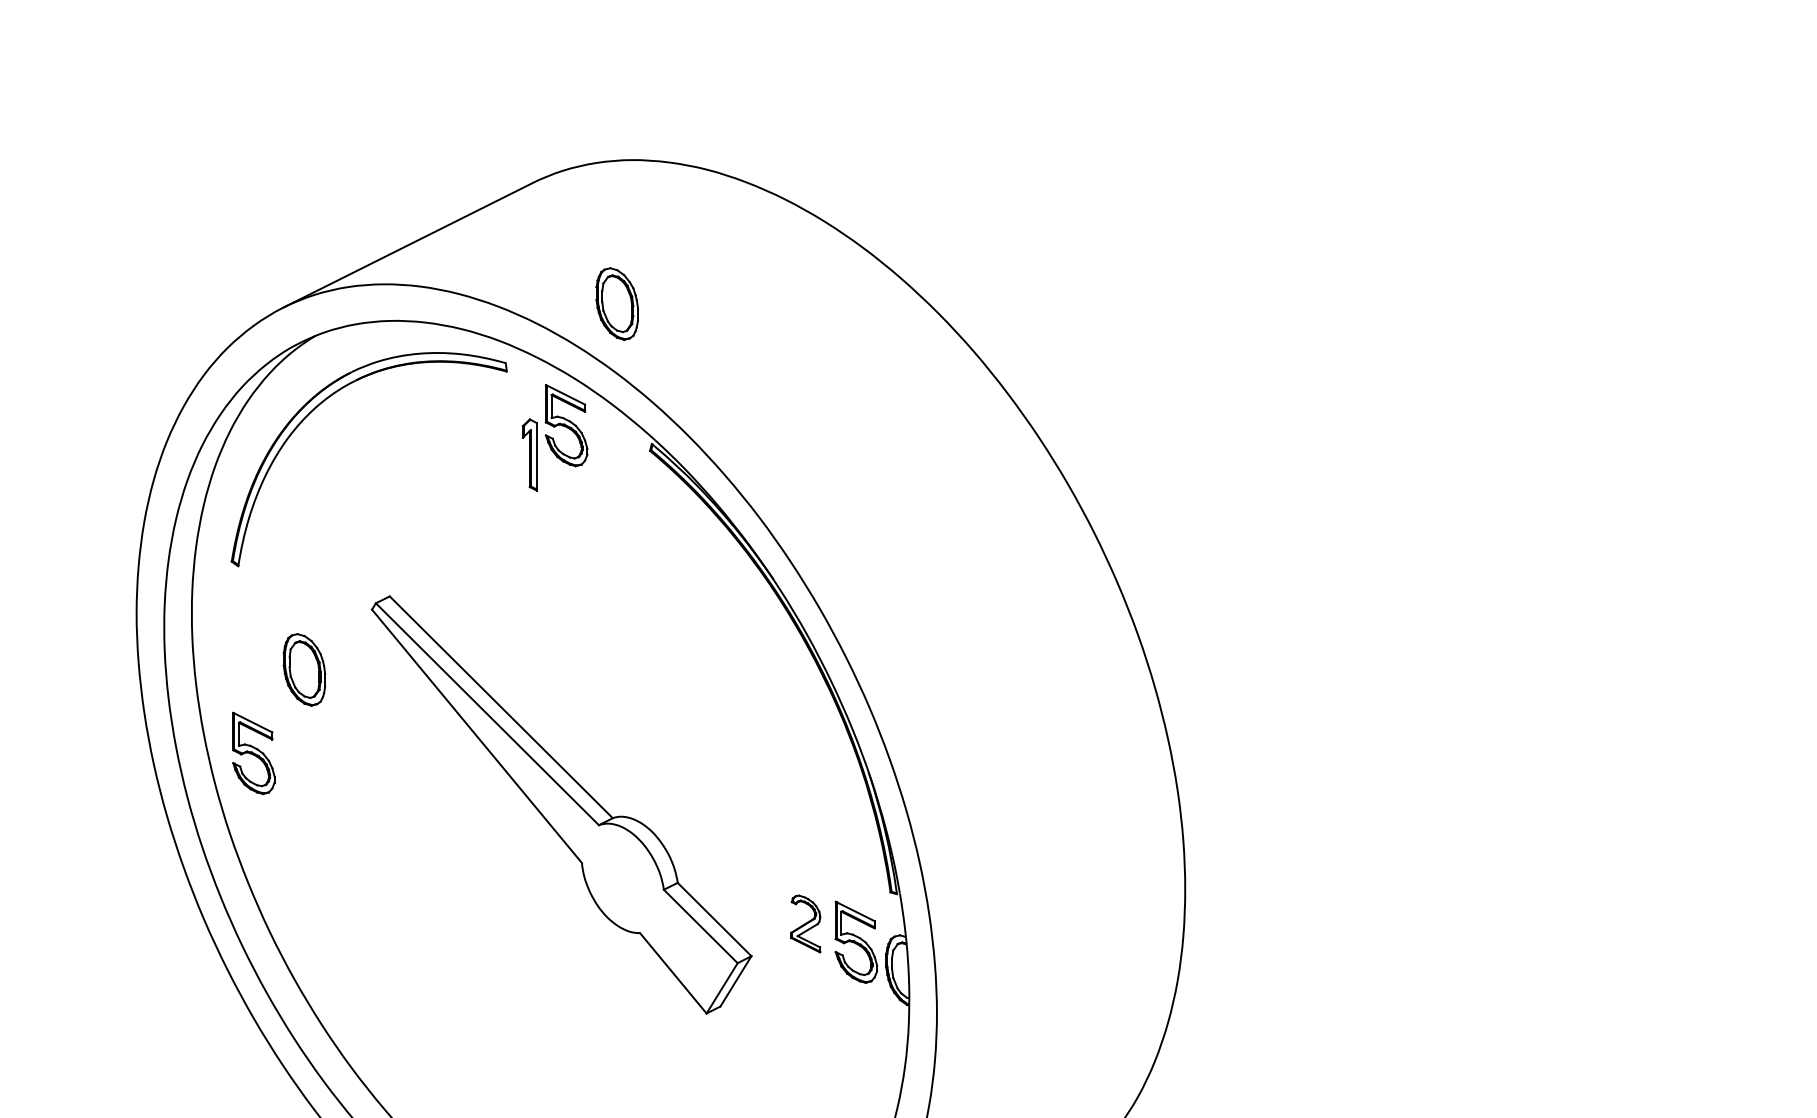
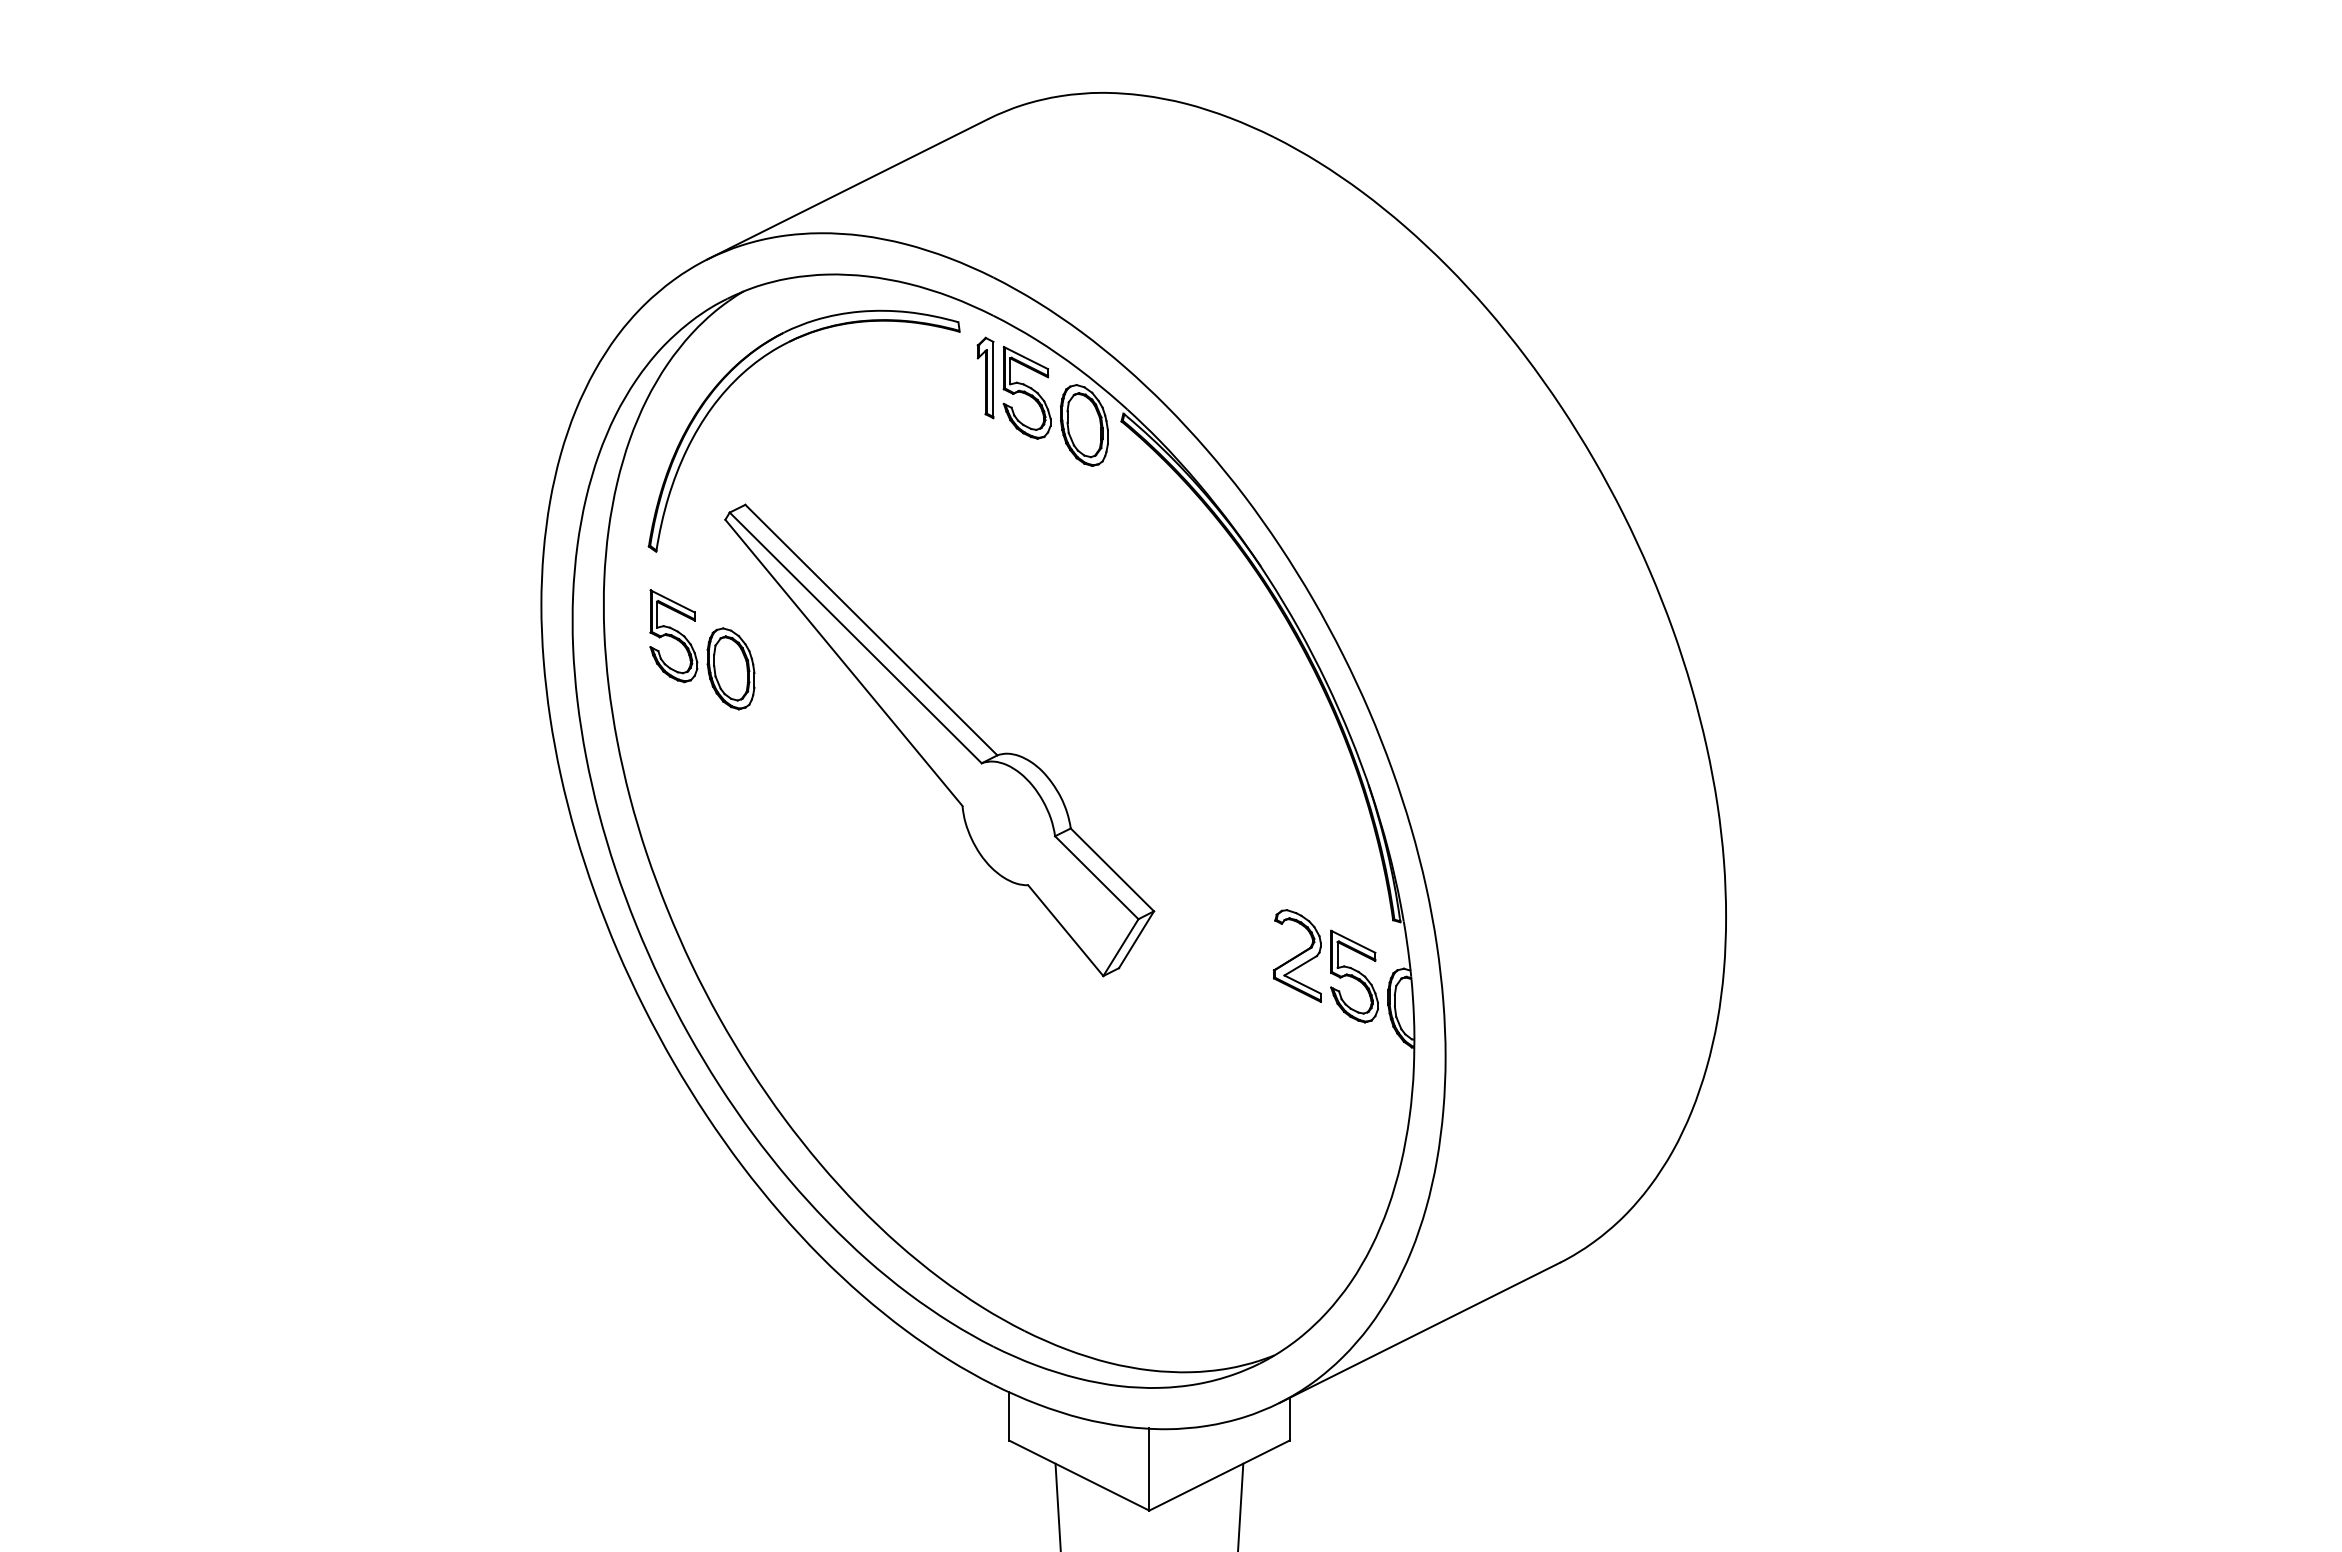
part: (617, 304) -> (1084, 425), moved
part: (529, 454) -> (985, 377), moved
part: (253, 753) -> (673, 636), moved
part: (561, 805) -> (939, 740), moved
part: (804, 923) -> (1296, 955), size x1.43

